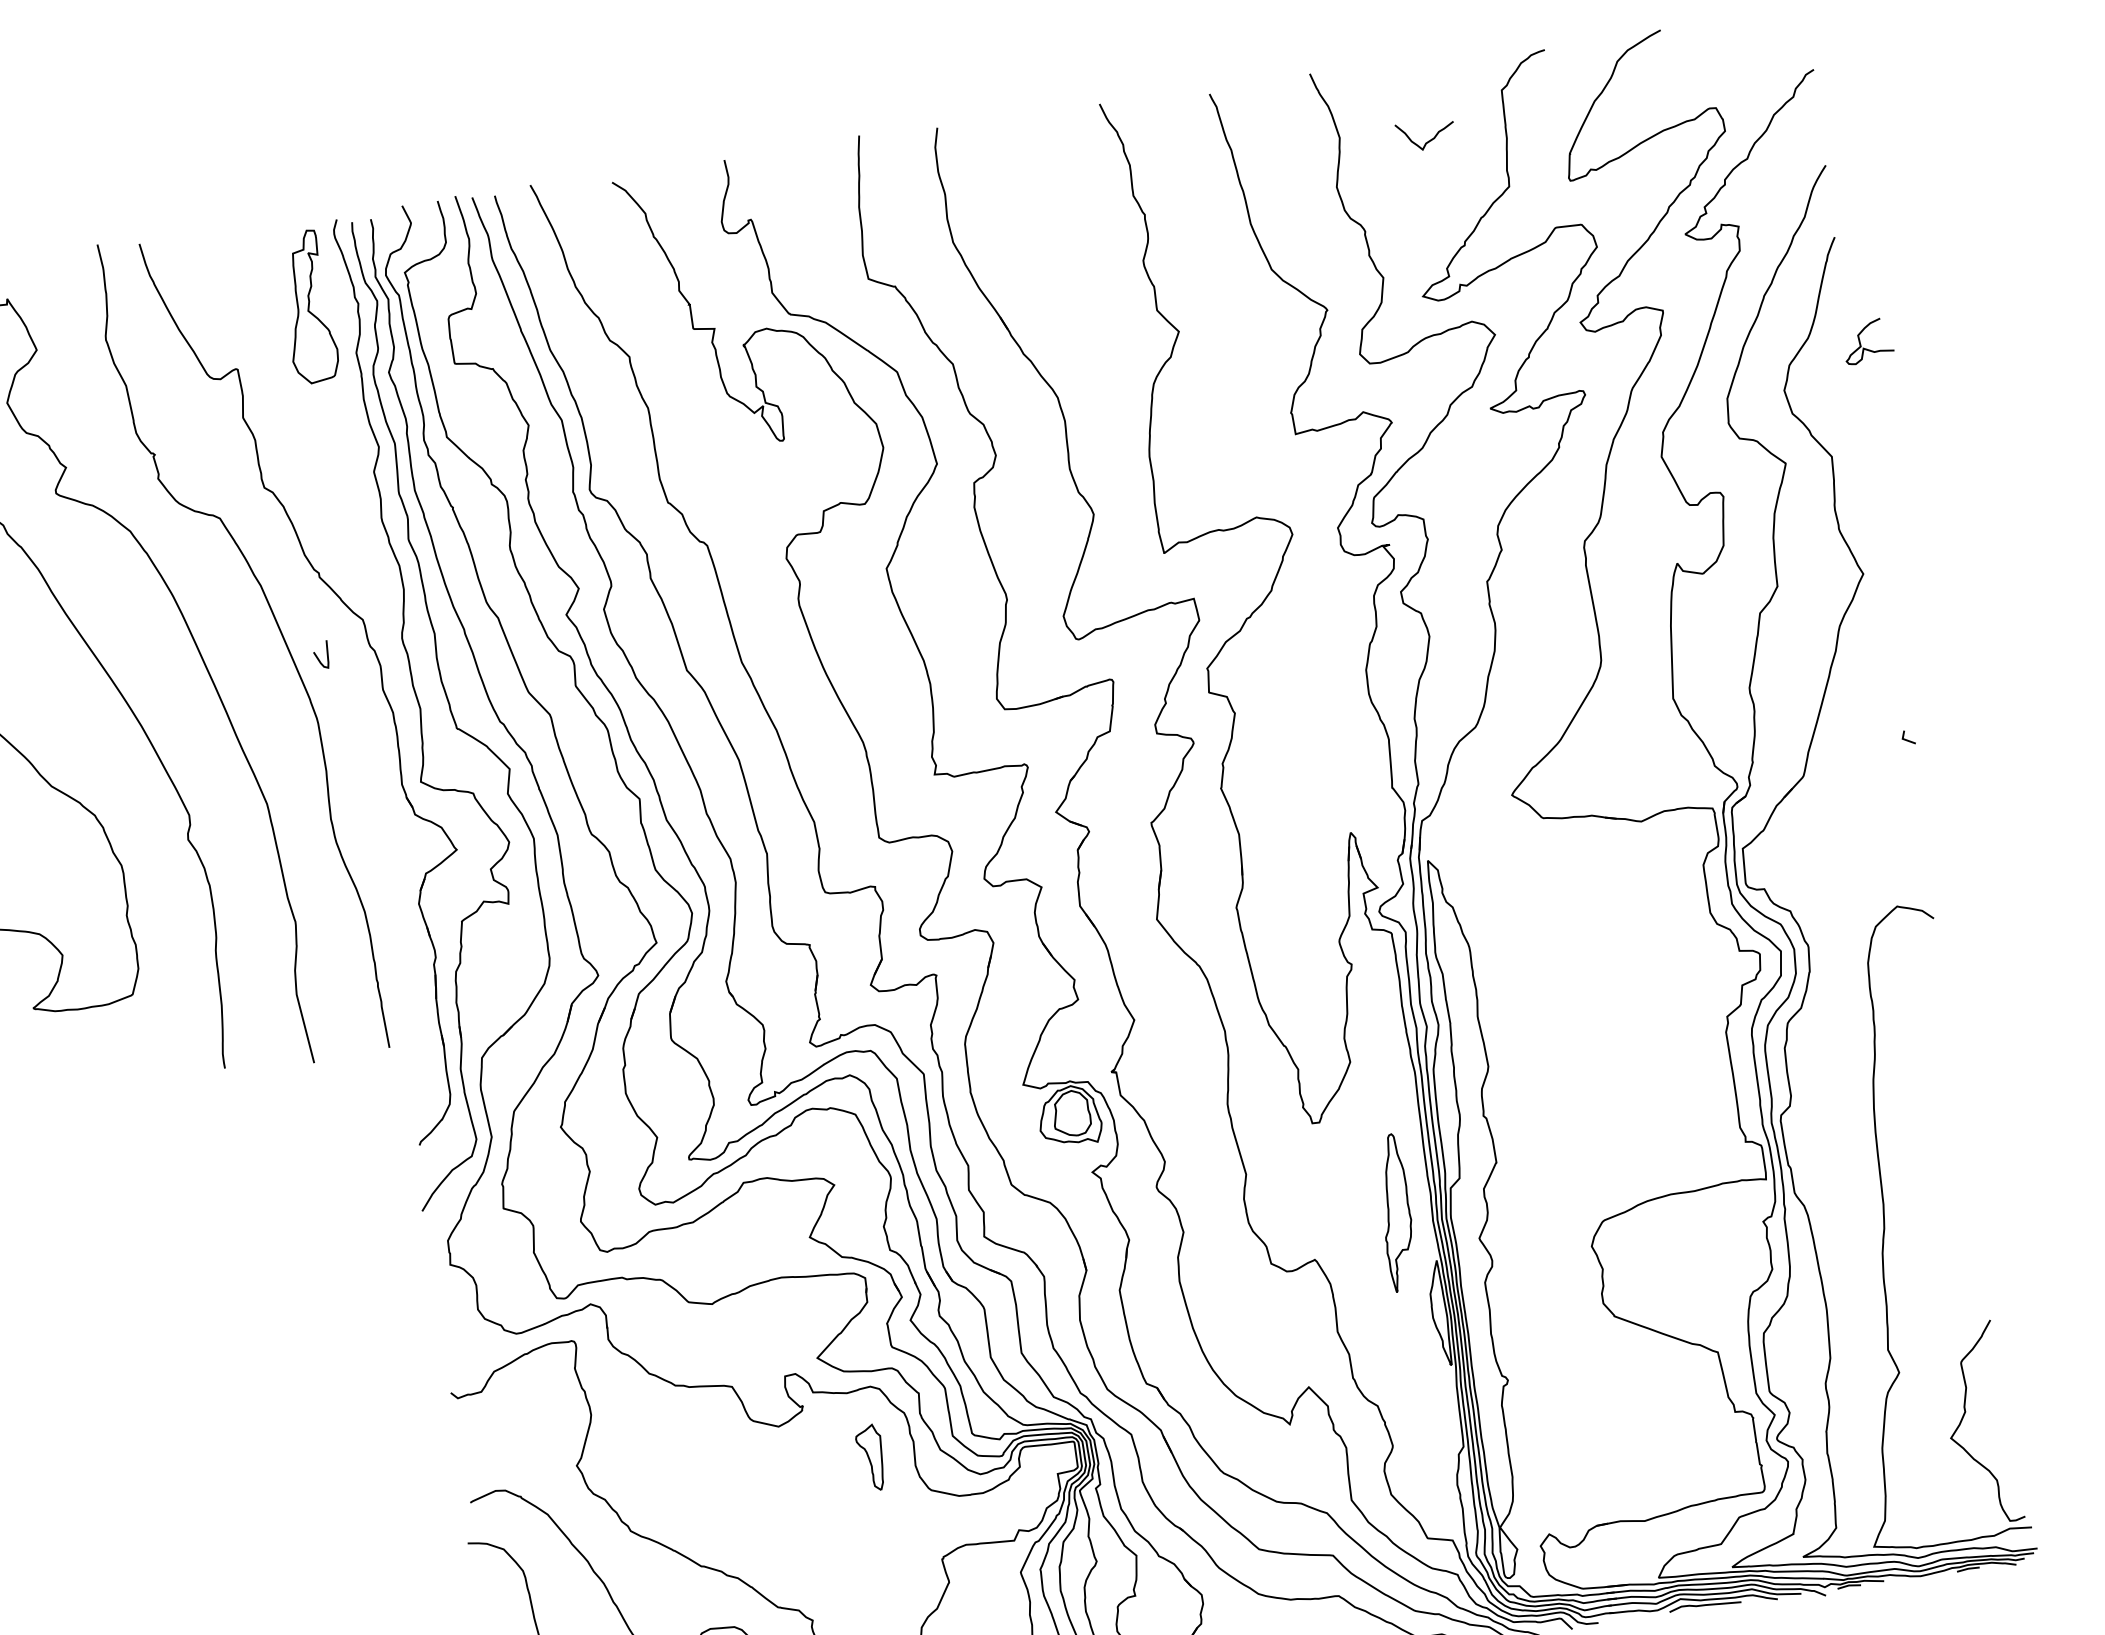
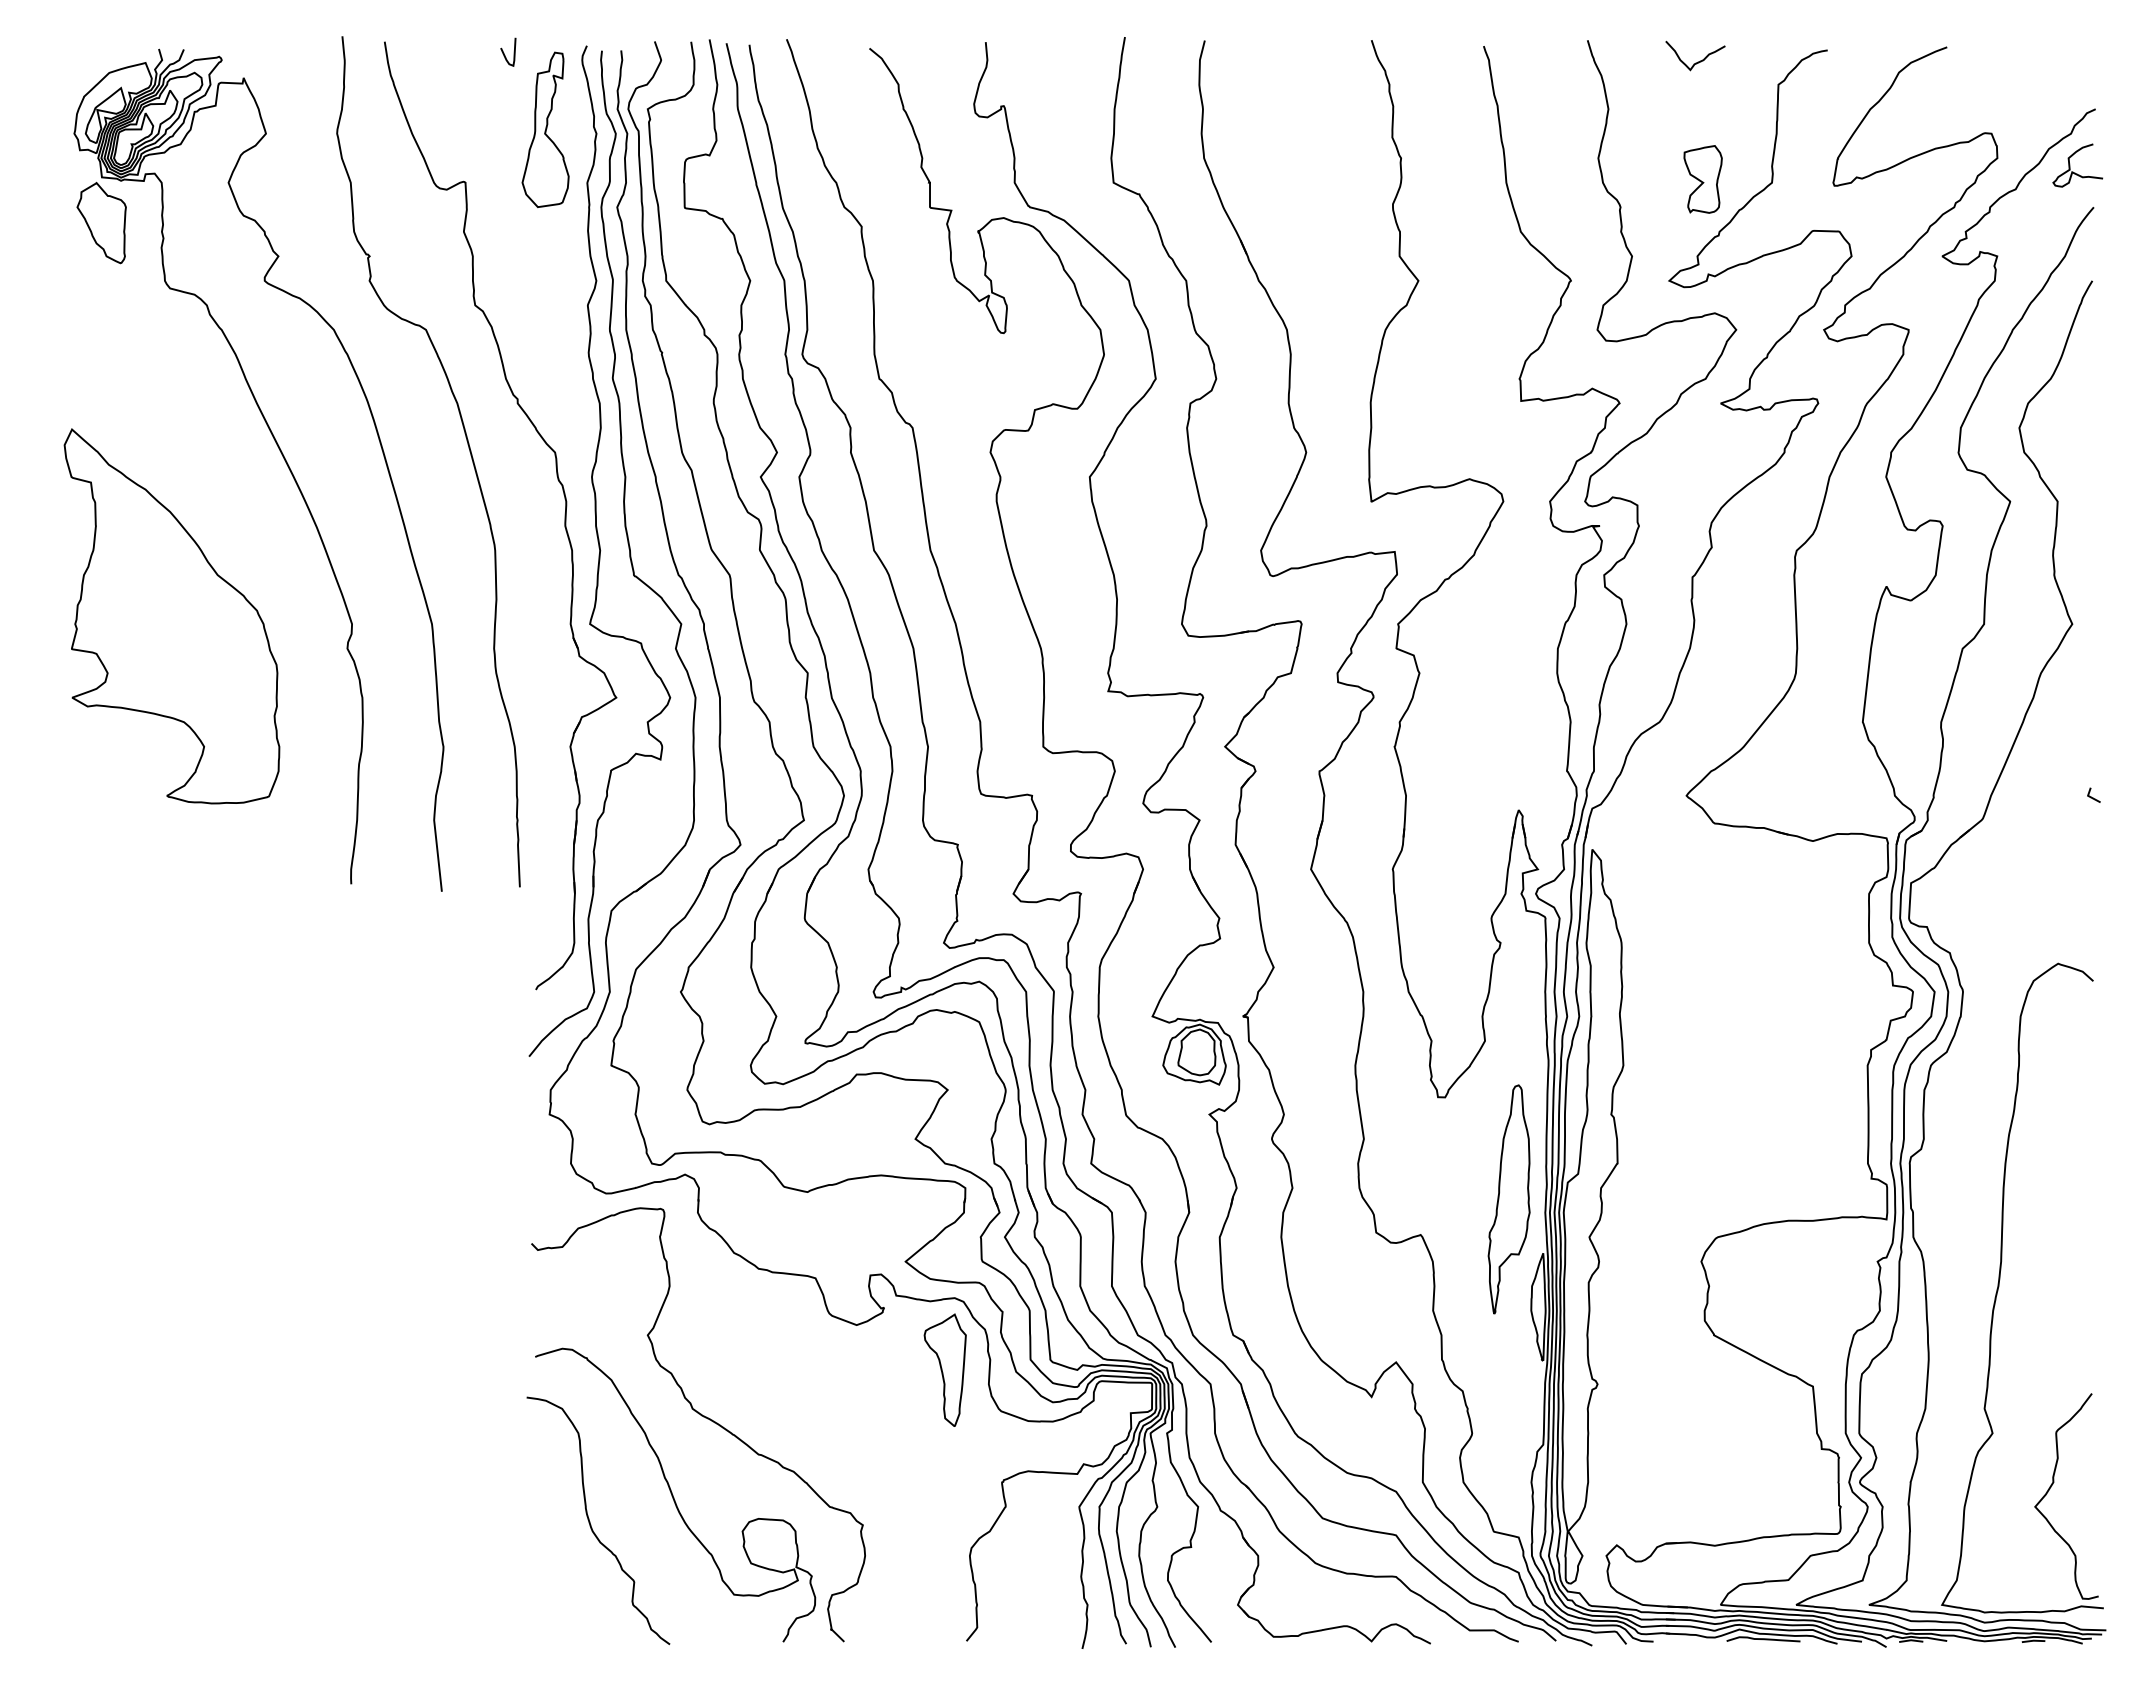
curve: (1428, 140) -> (1697, 61), moved
part: (1441, 193) -> (1702, 179), added
curve: (1860, 342) -> (2070, 165), moved
curve: (317, 657) -> (504, 53), moved
part: (1395, 1213) -> (1508, 1199), size x1.43
part: (870, 1457) -> (944, 1369), size x1.67

